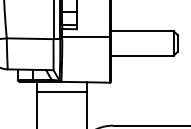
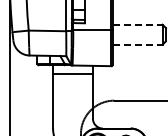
line: (143, 30) -> (138, 24), solid -> dashed
line: (143, 55) -> (138, 44), solid -> dashed

